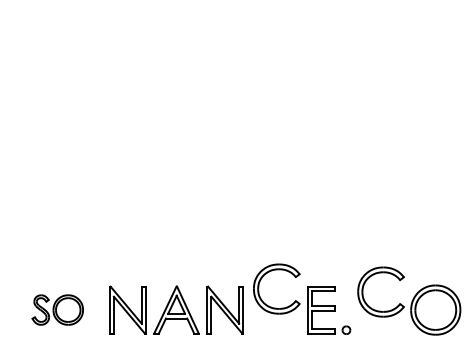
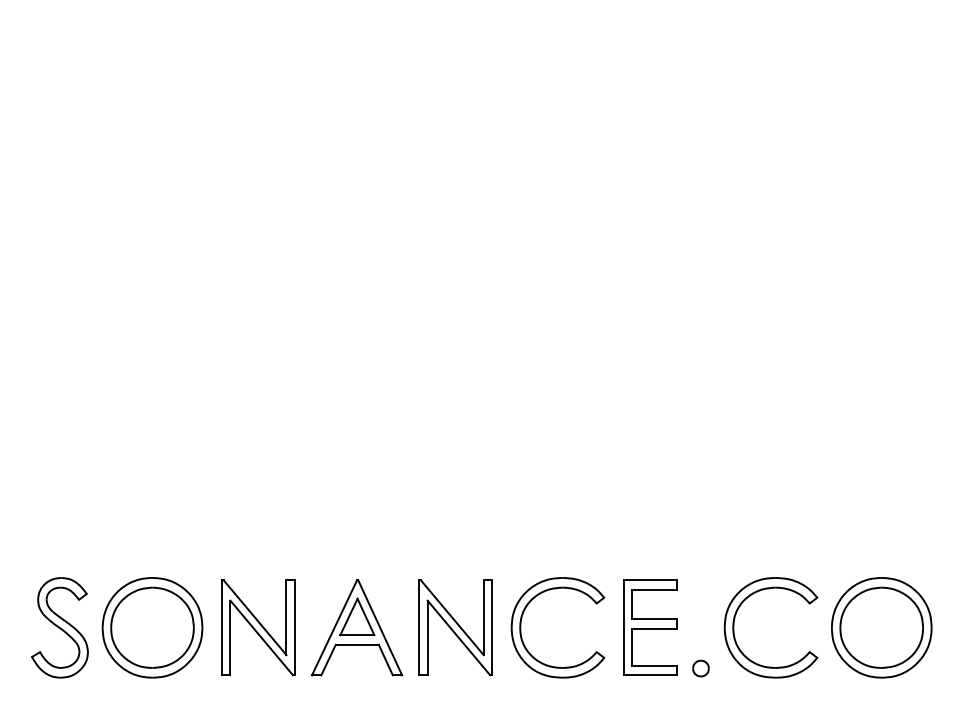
part: (261, 280) -> (527, 610), moved
part: (364, 286) -> (737, 616), moved
part: (57, 309) -> (116, 626), size x1.67

